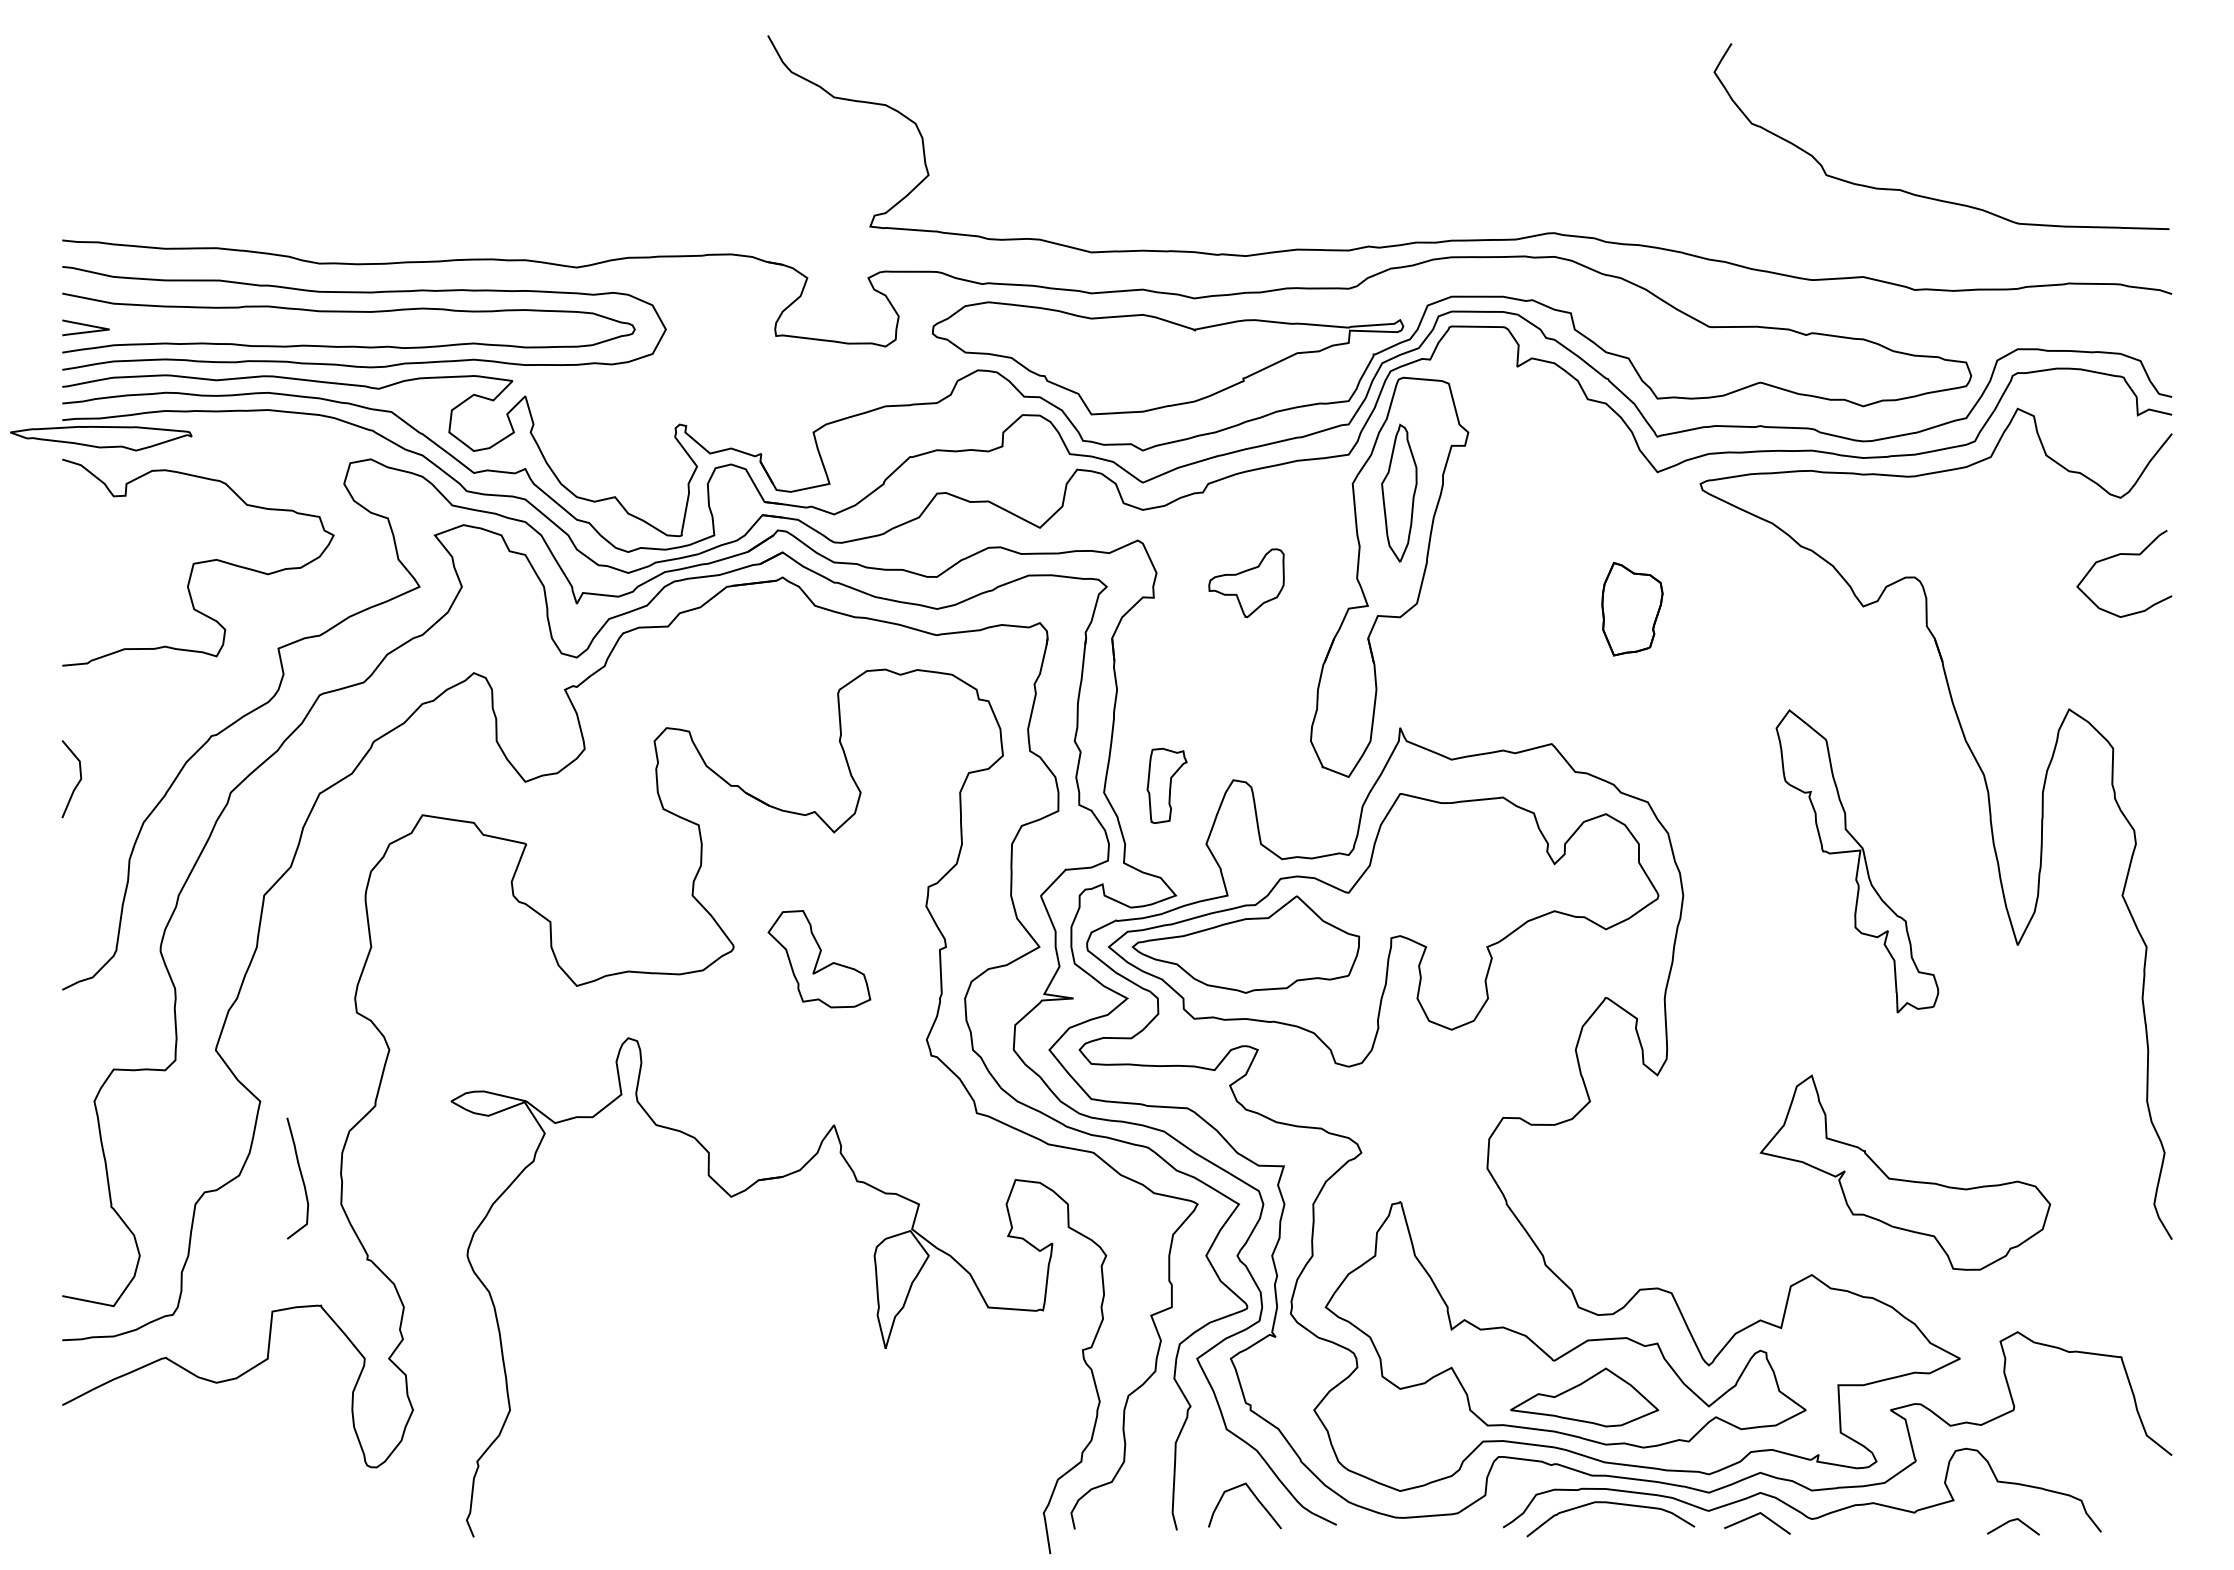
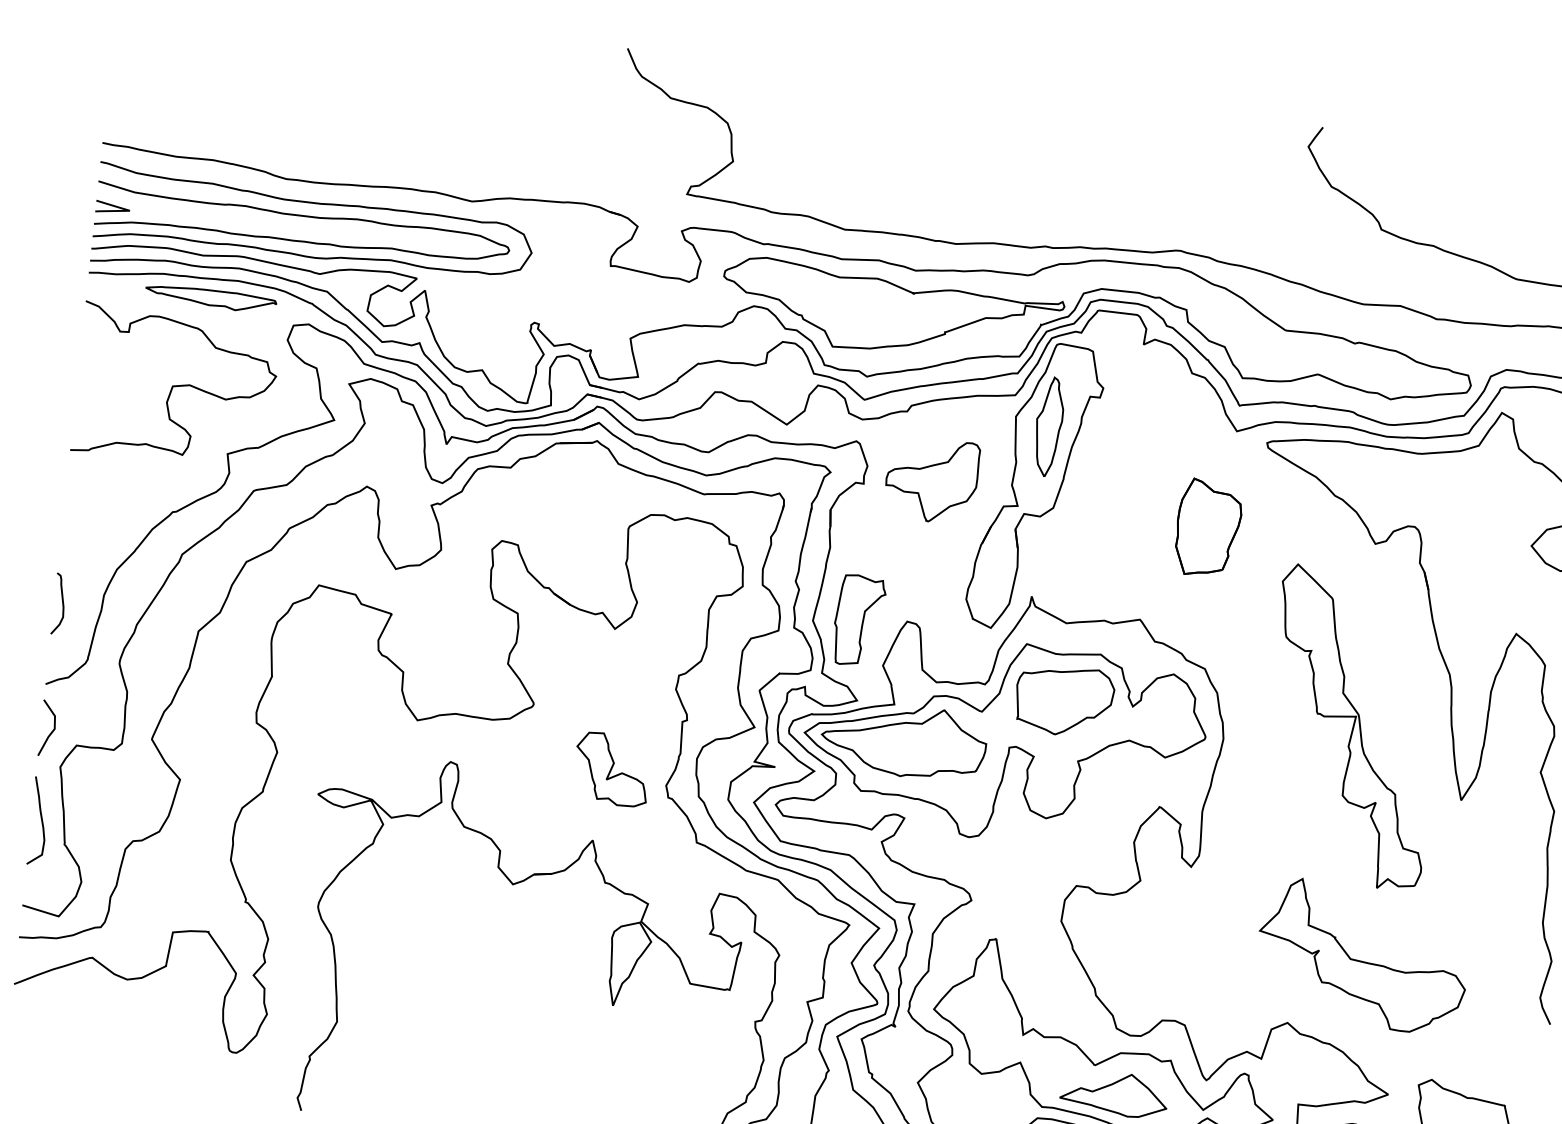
part: (101, 438) -> (211, 298), moved
part: (1246, 582) -> (931, 479), size x1.67
part: (1632, 609) -> (1208, 528), size x1.43
line: (77, 782) -> (51, 731), moved
part: (1166, 785) -> (858, 620), size x1.67
part: (1857, 861) -> (1351, 727), size x1.43
part: (1459, 866) -> (1064, 701), added
curve: (73, 876) -> (62, 603), added
part: (819, 959) -> (612, 769), moved
curve: (301, 1178) -> (41, 821), moved

